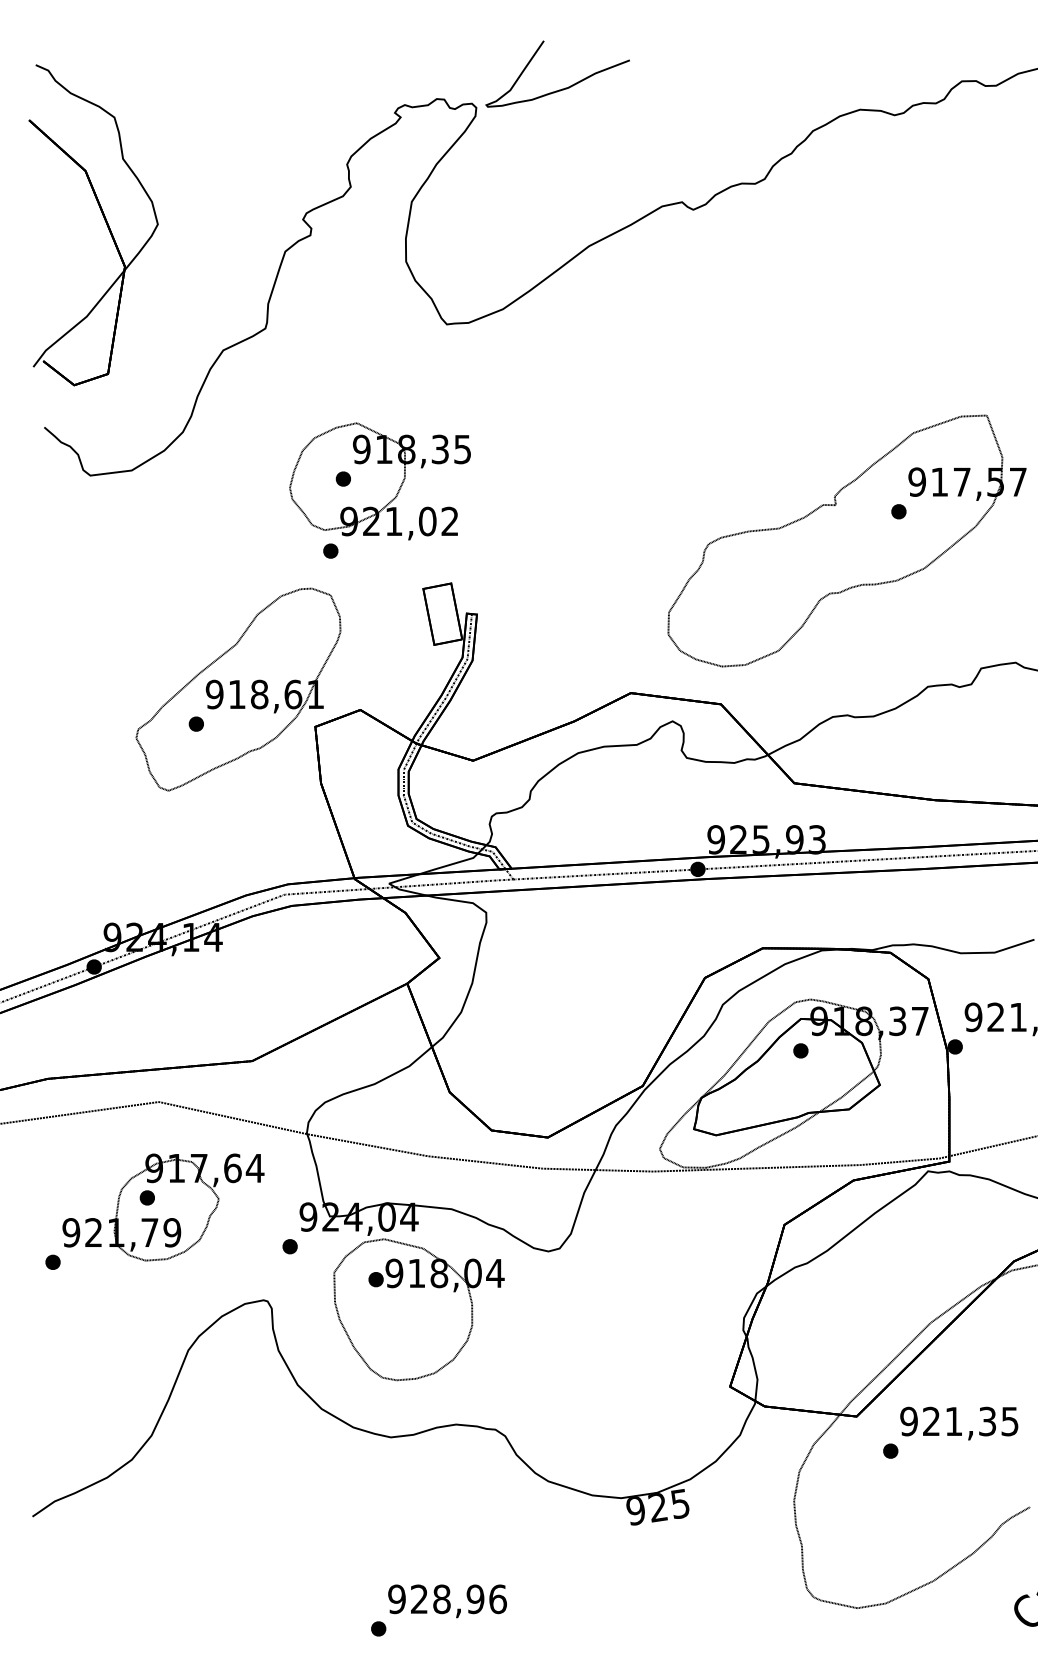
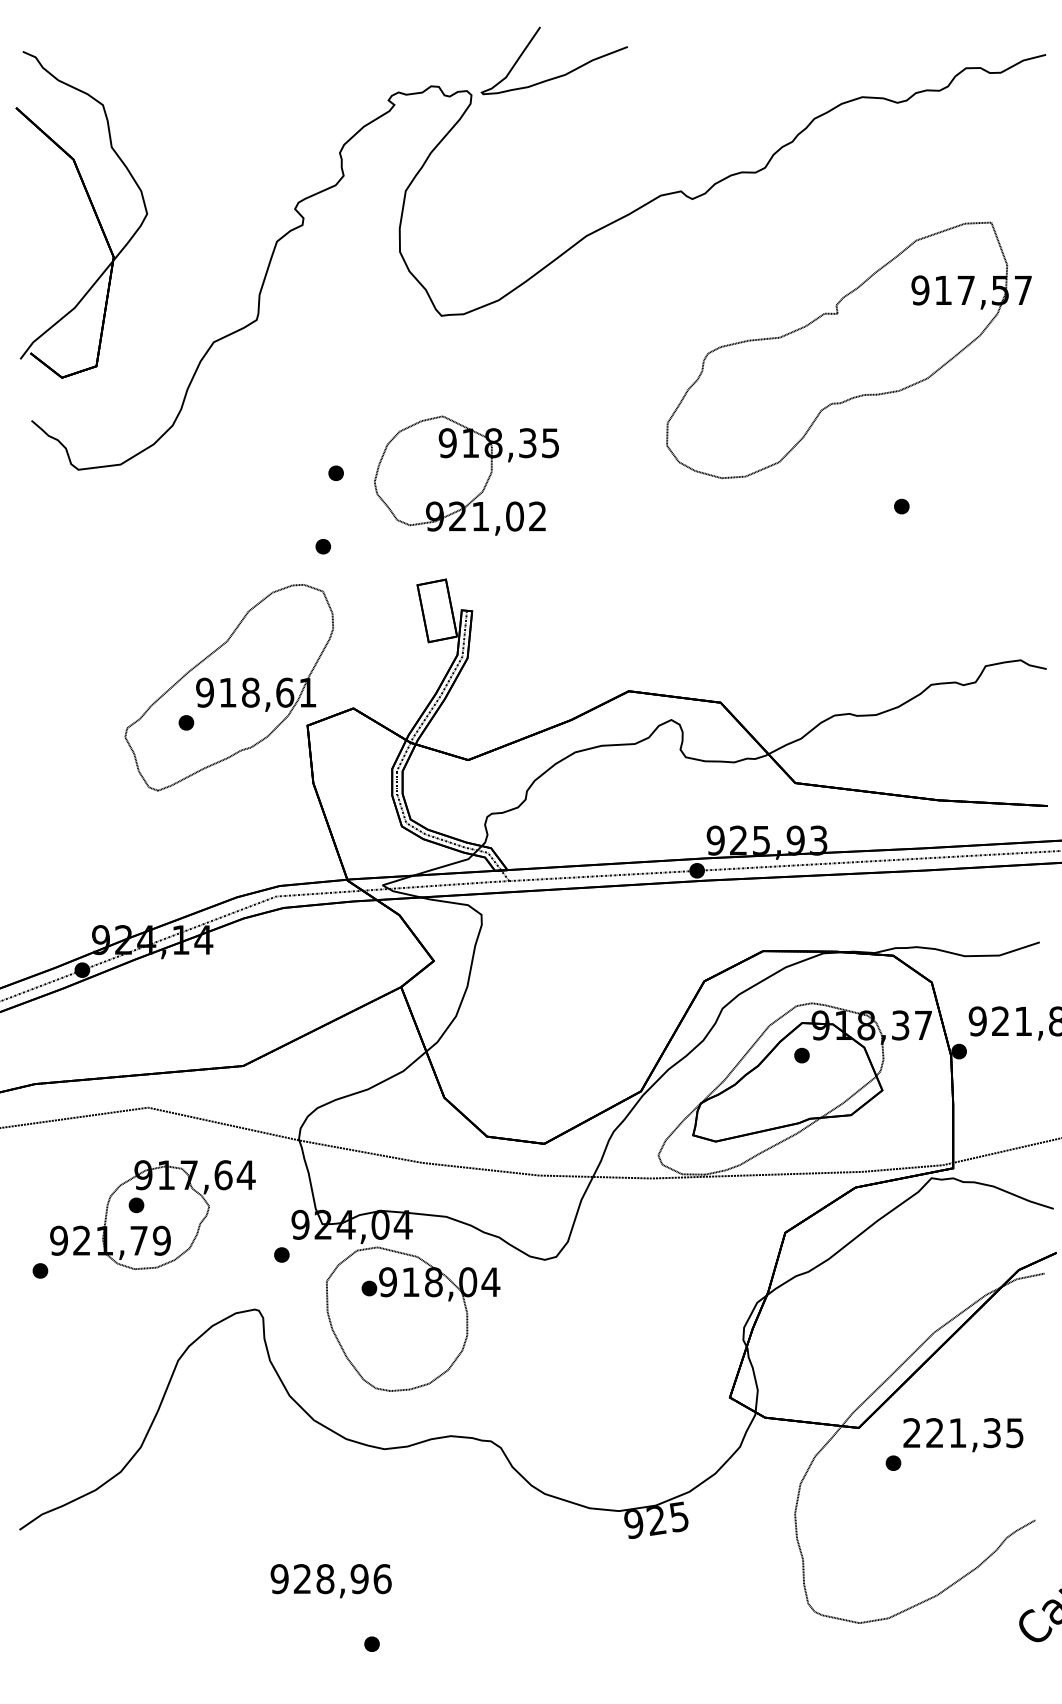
part: (380, 481) -> (466, 475), moved
part: (846, 541) -> (848, 350), moved
text: (909, 1421) -> (912, 1433), 921,35 -> 221,35
text: (446, 1601) -> (330, 1581), moved

